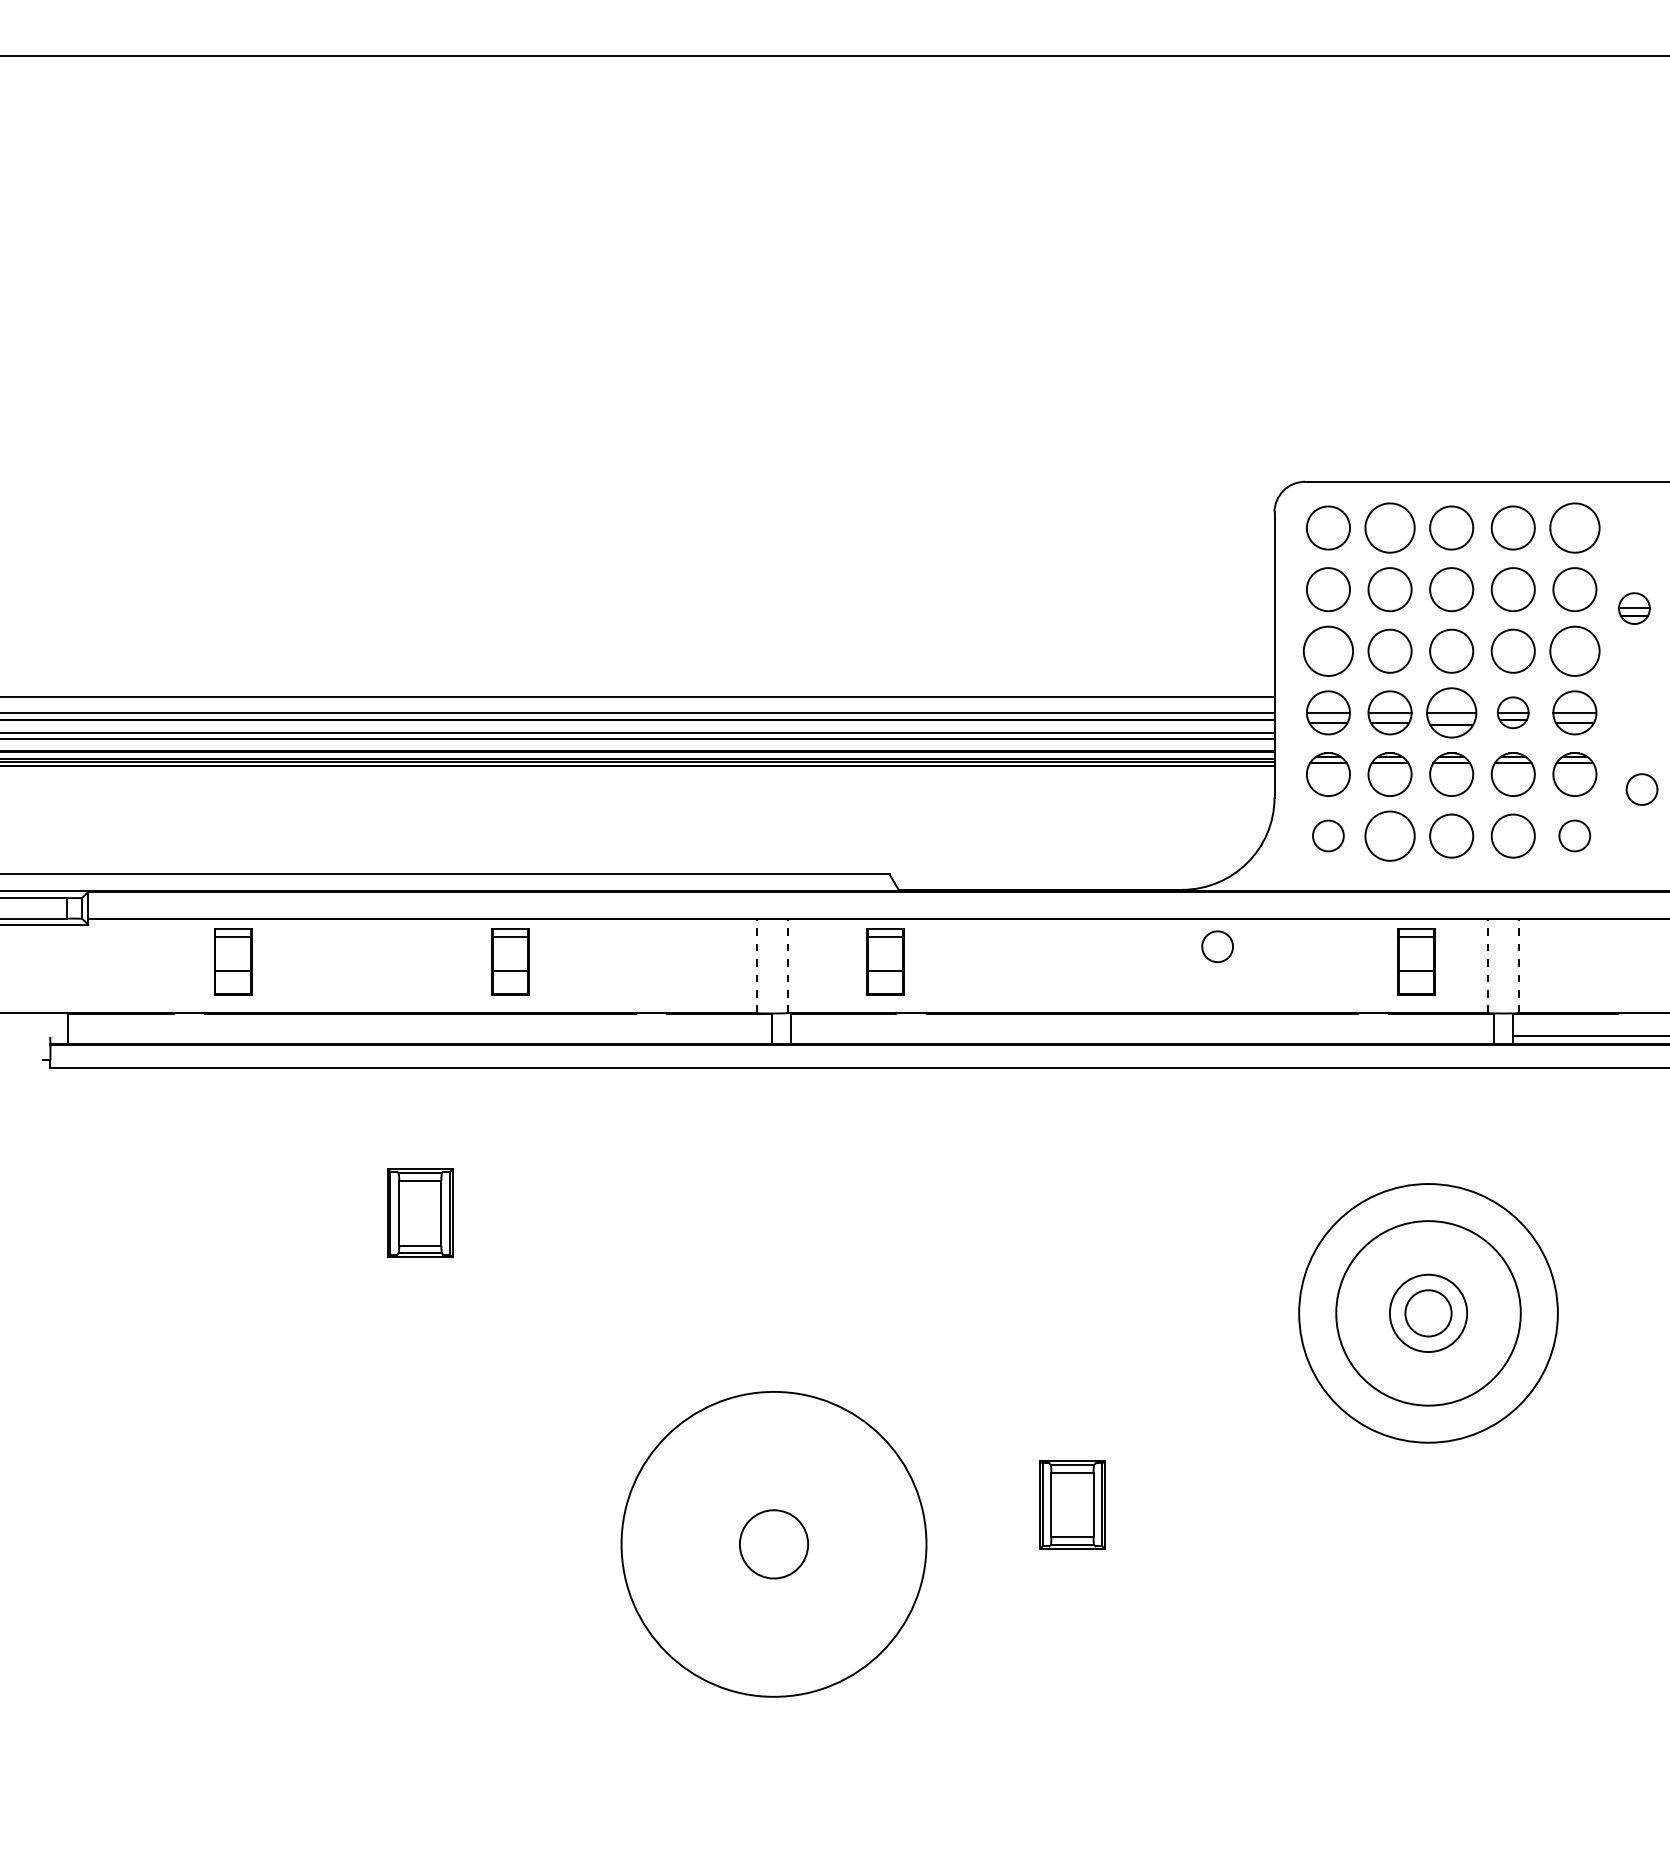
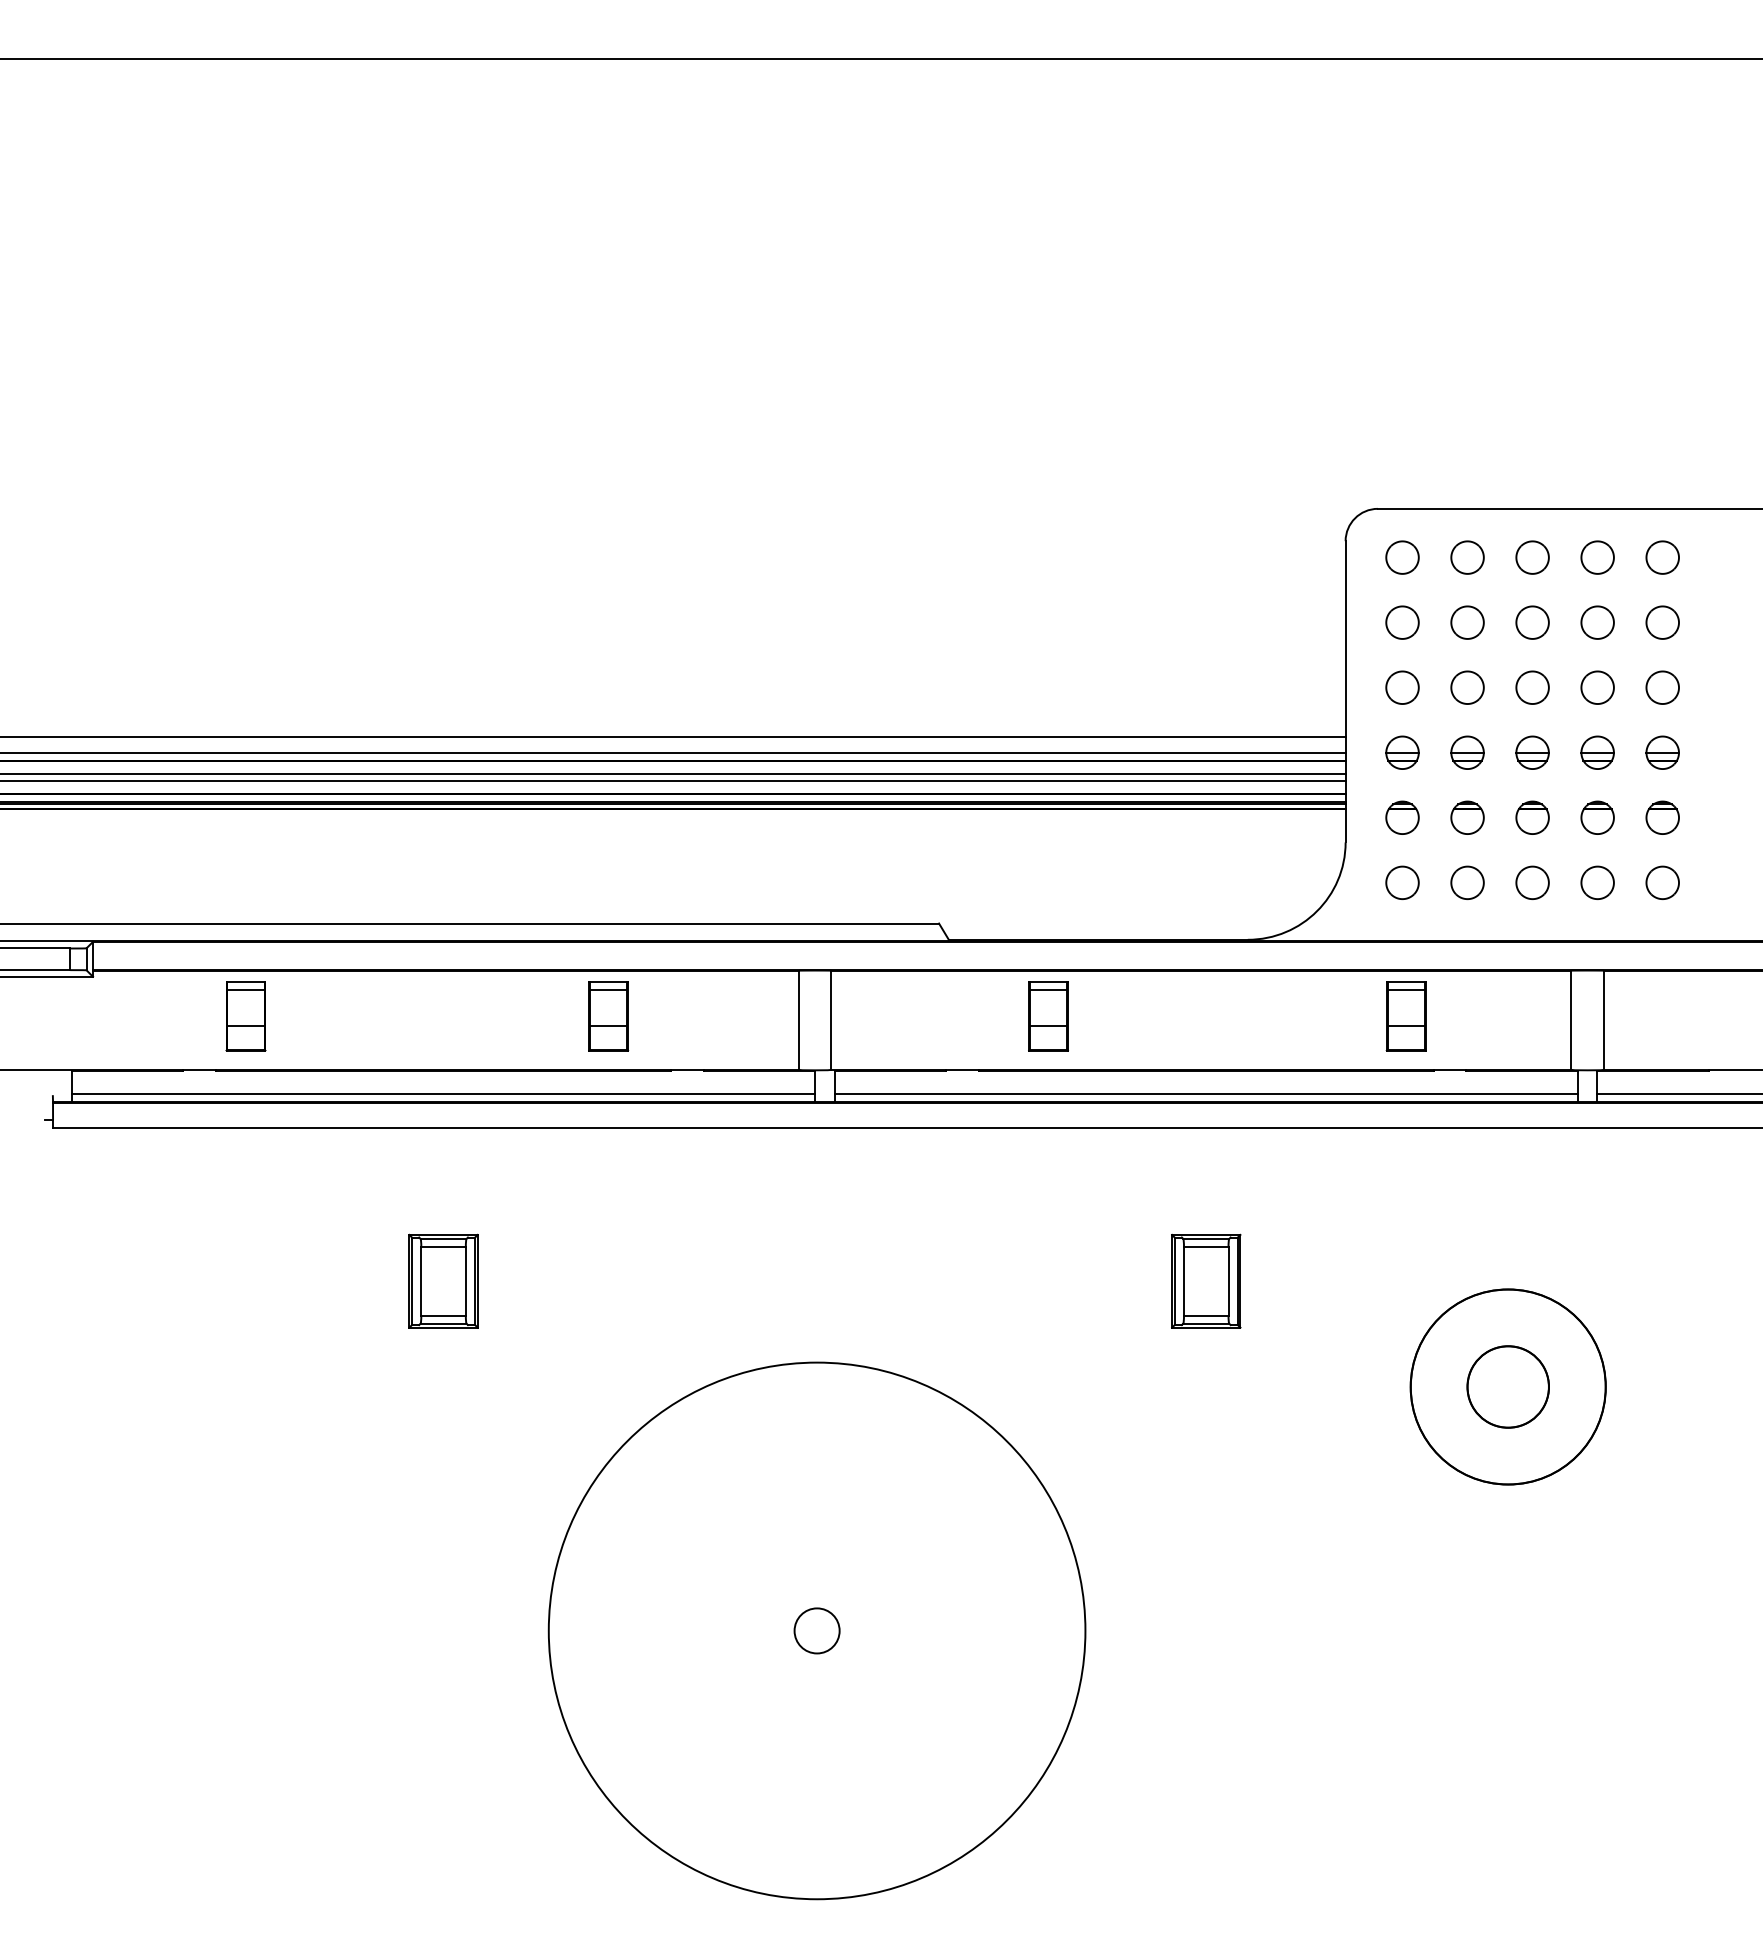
part: (1328, 527) -> (1402, 557), size x0.71
part: (1389, 527) -> (1467, 557), size x0.62
part: (1451, 527) -> (1532, 557), size x0.71
part: (1513, 527) -> (1597, 557), size x0.71
part: (1574, 527) -> (1662, 557), size x0.62
part: (1328, 589) -> (1402, 622), size x0.71
part: (1389, 589) -> (1467, 622), size x0.71
part: (1451, 589) -> (1532, 622), size x0.71
part: (1513, 589) -> (1597, 622), size x0.71
part: (1574, 589) -> (1662, 622), size x0.71
part: (1634, 608) -> (1725, 642), removed
part: (1328, 650) -> (1402, 687), size x0.62
part: (1389, 650) -> (1467, 687), size x0.71
part: (1451, 650) -> (1532, 687), size x0.71
part: (1513, 650) -> (1597, 687), size x0.71
part: (1574, 650) -> (1662, 687), size x0.62
part: (1328, 712) -> (1402, 752), size x0.71
part: (1389, 712) -> (1467, 752), size x0.71
part: (1451, 712) -> (1532, 752), size x0.62
part: (1574, 712) -> (1662, 752), size x0.71
part: (1328, 774) -> (1402, 817), size x0.71
part: (1389, 774) -> (1467, 817), size x0.71
part: (1451, 774) -> (1532, 817), size x0.71
part: (1513, 774) -> (1597, 817), size x0.71
part: (1574, 774) -> (1662, 817), size x0.71
part: (1641, 789) -> (1733, 833), removed
part: (1389, 835) -> (1467, 882), size x0.62
part: (1451, 835) -> (1532, 882), size x0.71
part: (1513, 835) -> (1597, 882), size x0.71
part: (1217, 946) -> (1285, 999), removed
part: (510, 962) -> (608, 1016), moved
part: (885, 962) -> (1048, 1016), moved
part: (1415, 962) -> (1405, 1016), moved
line: (756, 966) -> (798, 1020), dashed -> solid
line: (787, 966) -> (831, 1020), dashed -> solid
line: (1488, 966) -> (1571, 1020), dashed -> solid
line: (1518, 966) -> (1603, 1020), dashed -> solid
line: (420, 1036) -> (443, 1094), added
line: (1141, 1036) -> (1205, 1094), added
circle: (1427, 1312) -> (1507, 1386), size x0.71
circle: (1427, 1312) -> (1507, 1386), size x1.67
part: (1072, 1504) -> (1206, 1280), moved
circle: (773, 1543) -> (816, 1630), size x0.62
circle: (773, 1543) -> (816, 1630), size x1.67

